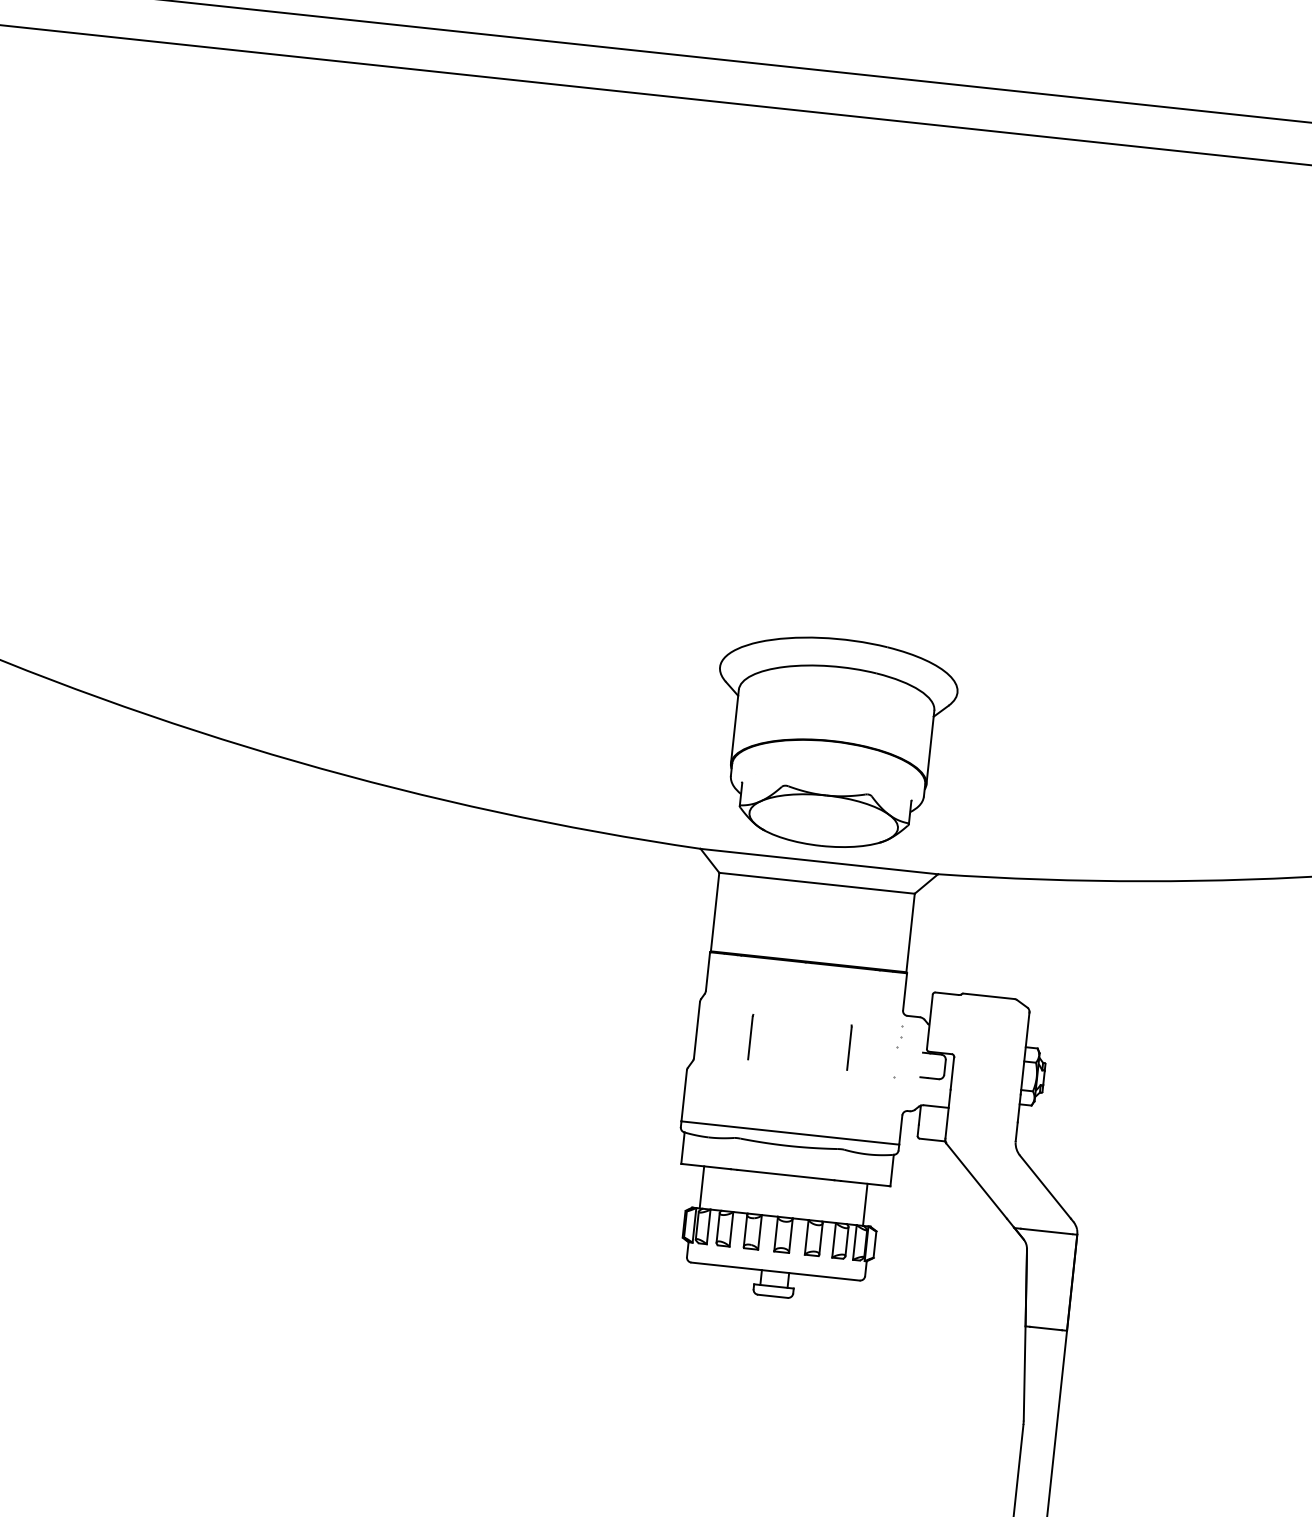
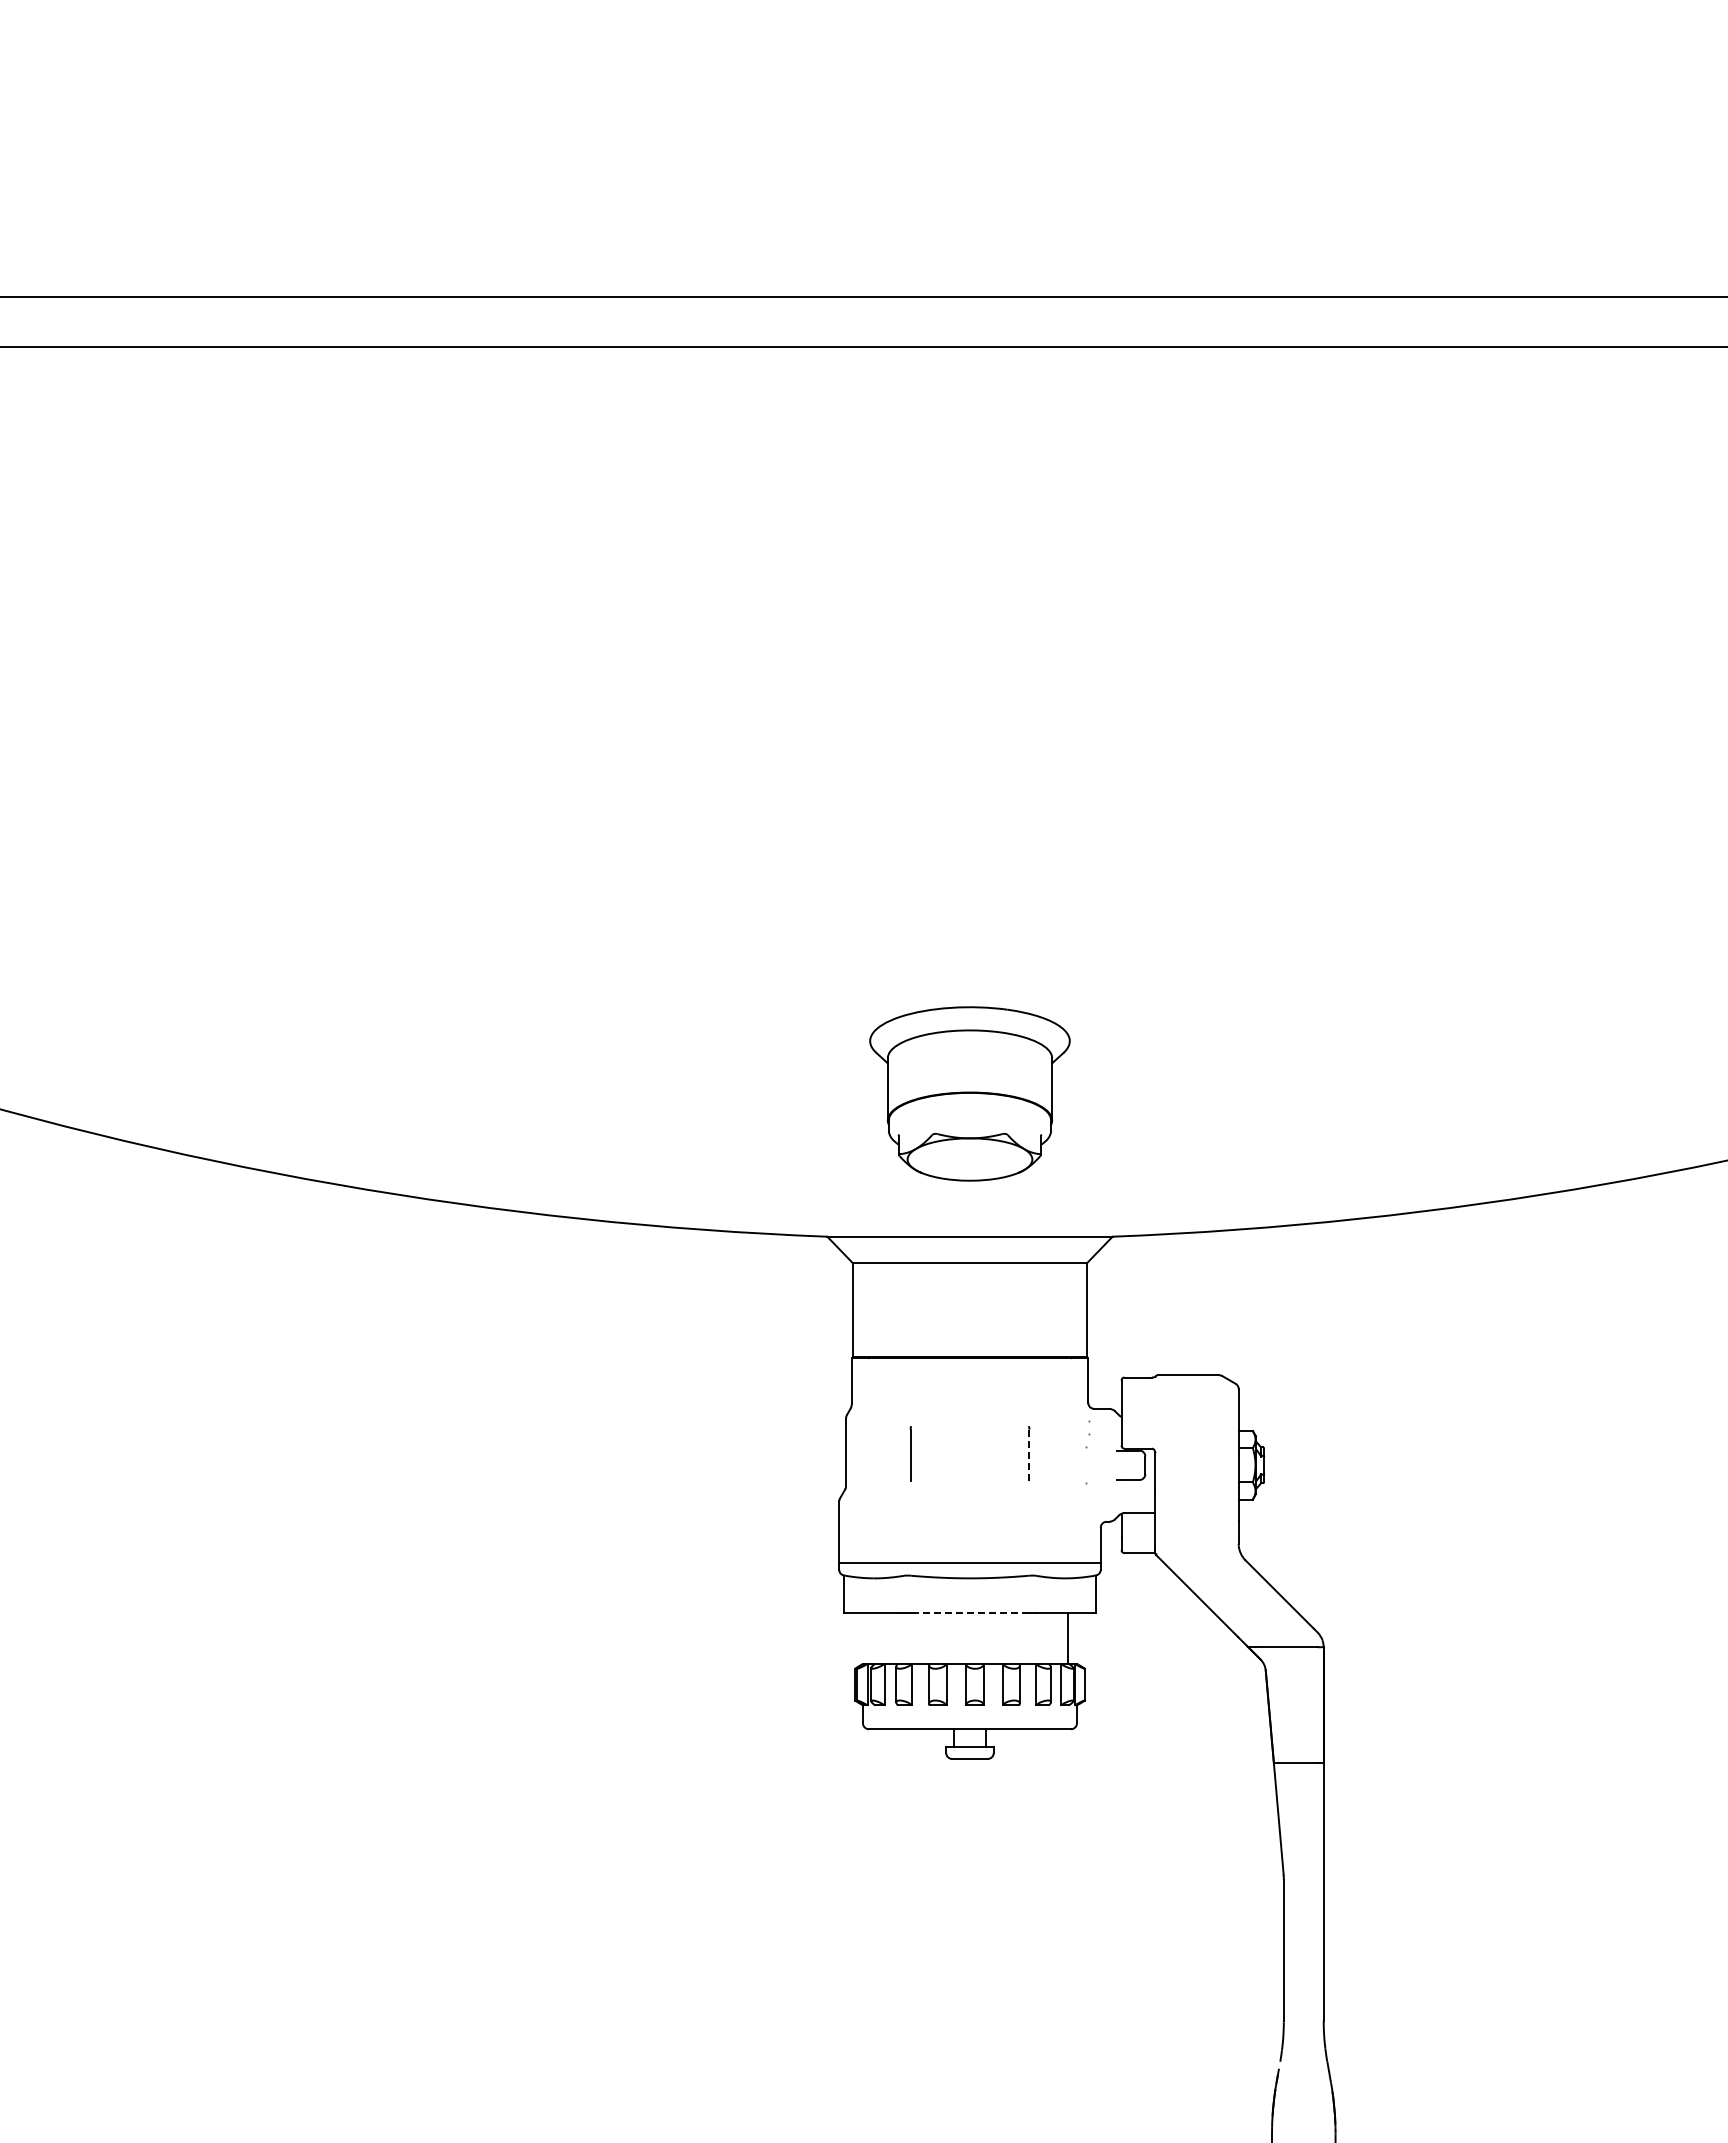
part: (831, 742) -> (969, 1093), size x0.7
line: (849, 1048) -> (1029, 1455), solid -> dashed
line: (786, 1175) -> (970, 1613), solid -> dashed
line: (701, 1187) -> (871, 1638), removed

